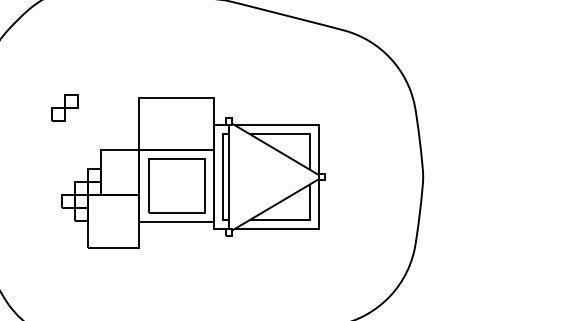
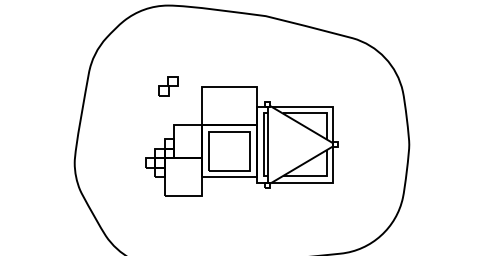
part: (65, 108) -> (168, 86), moved

